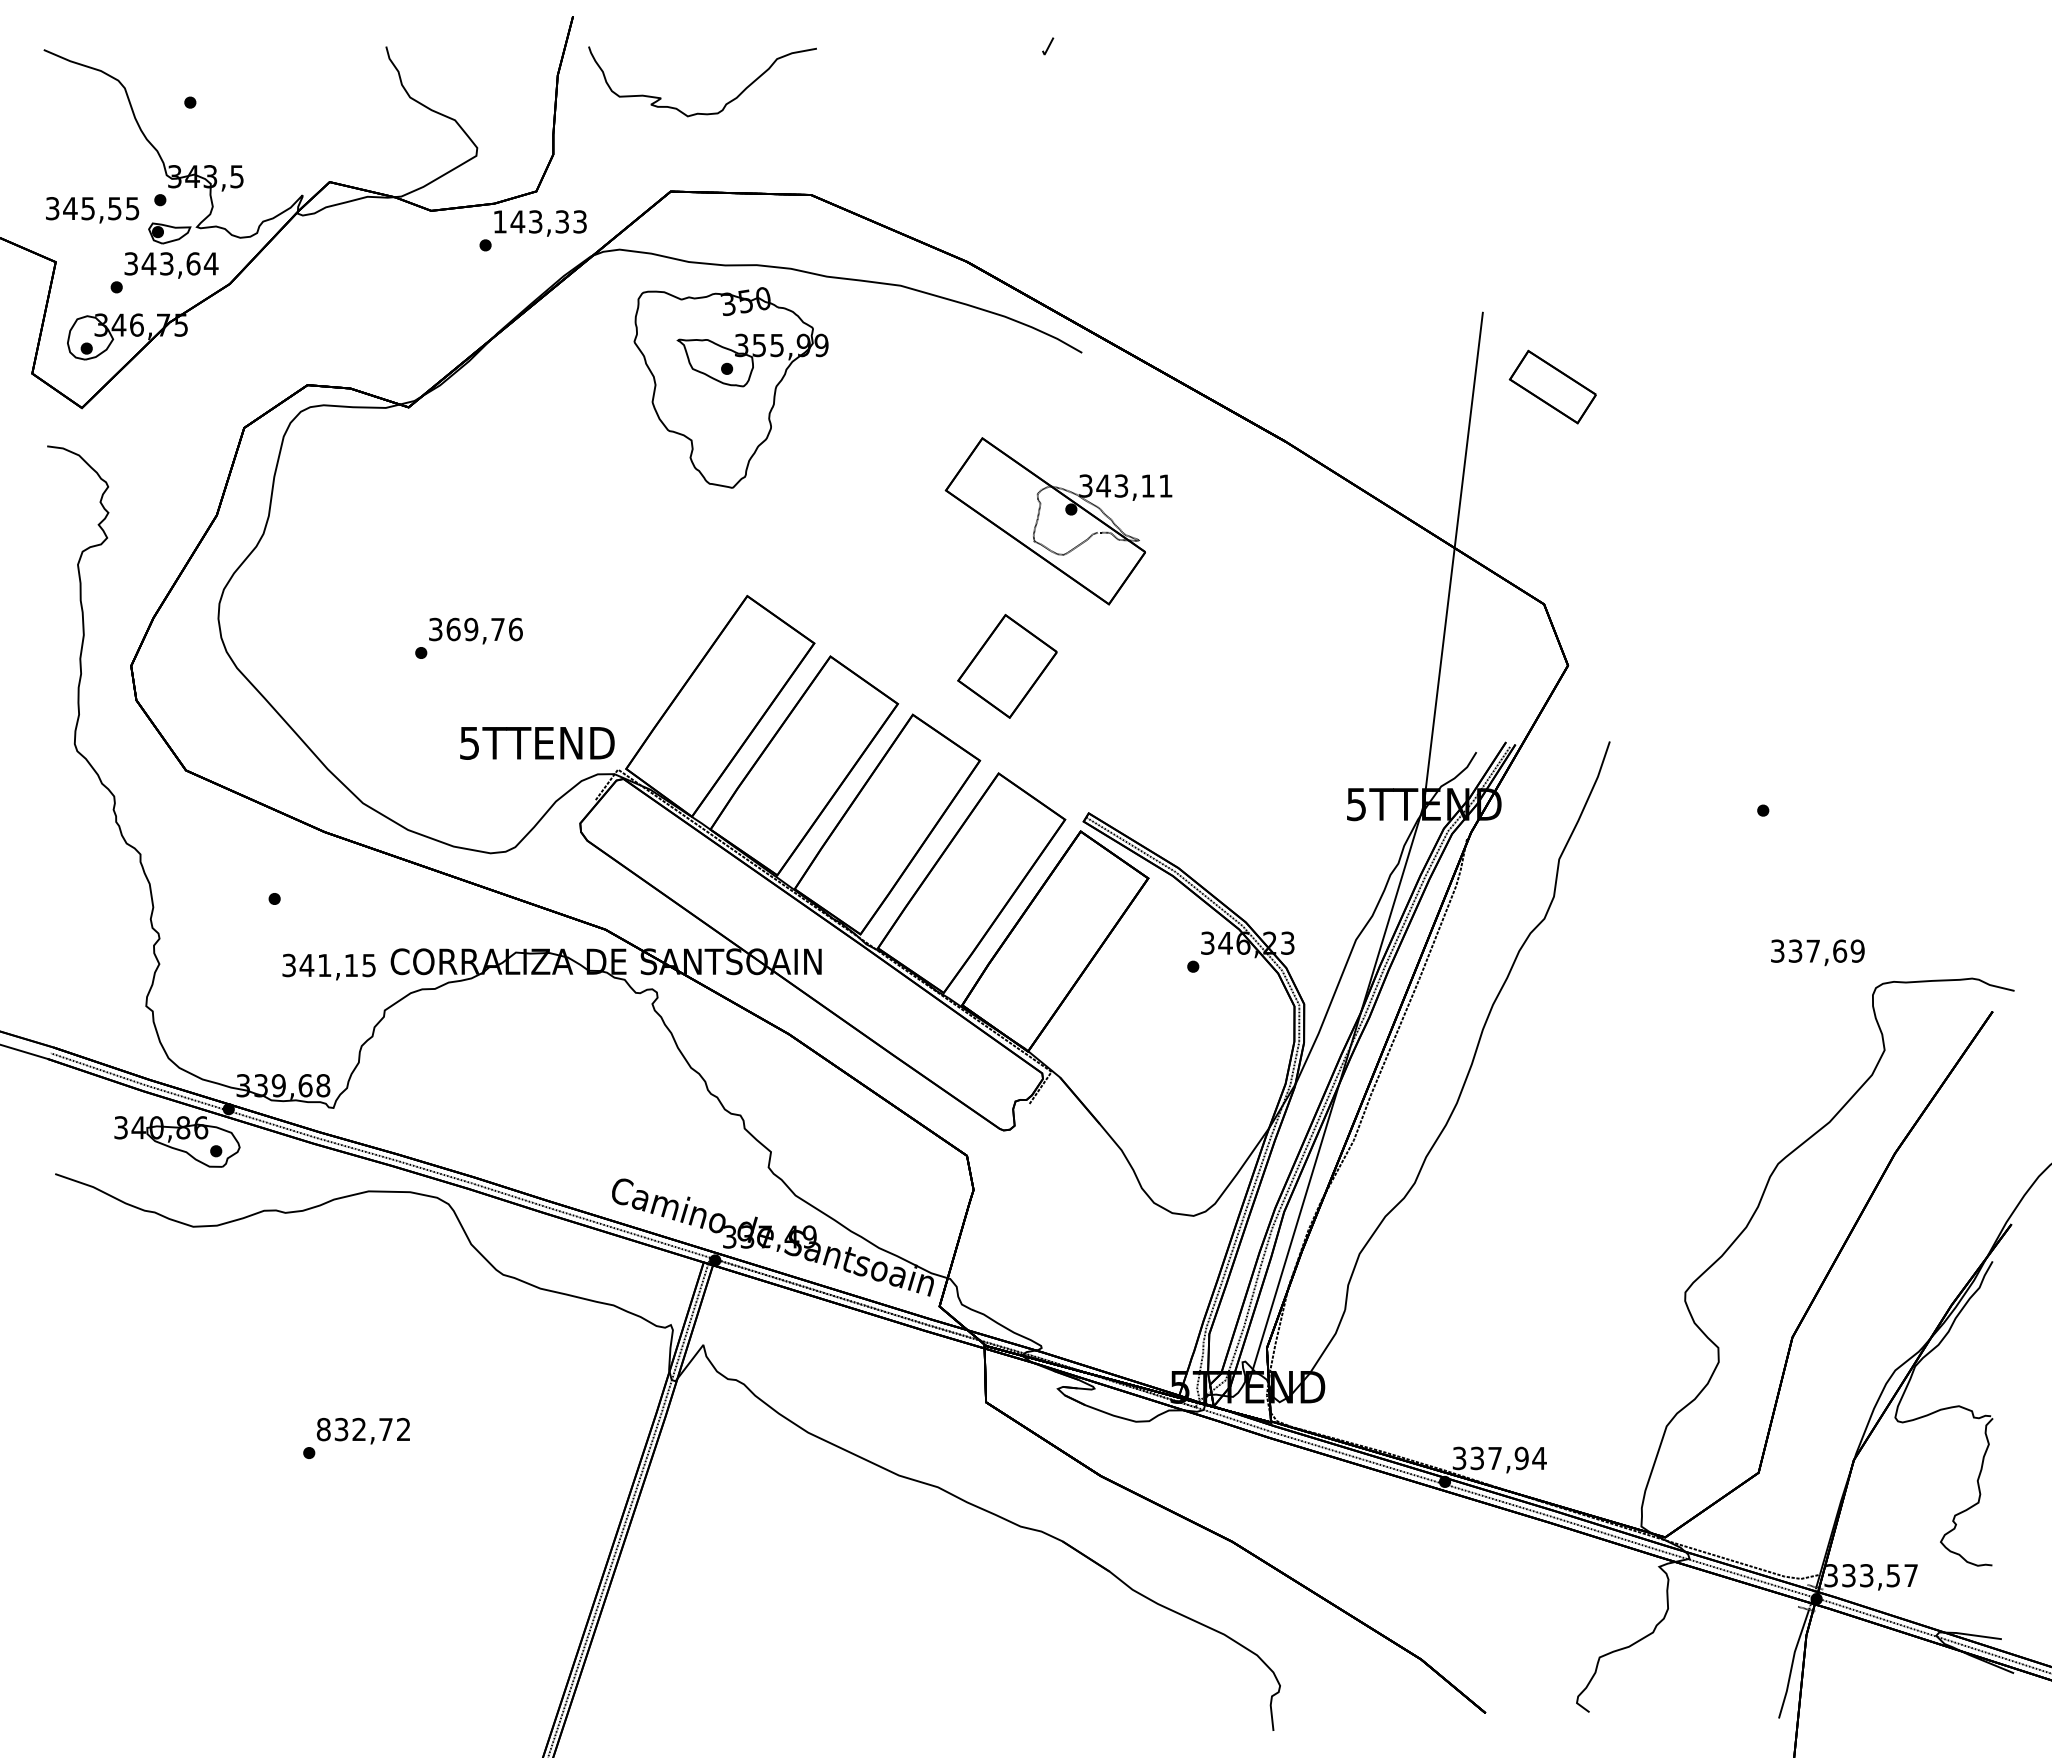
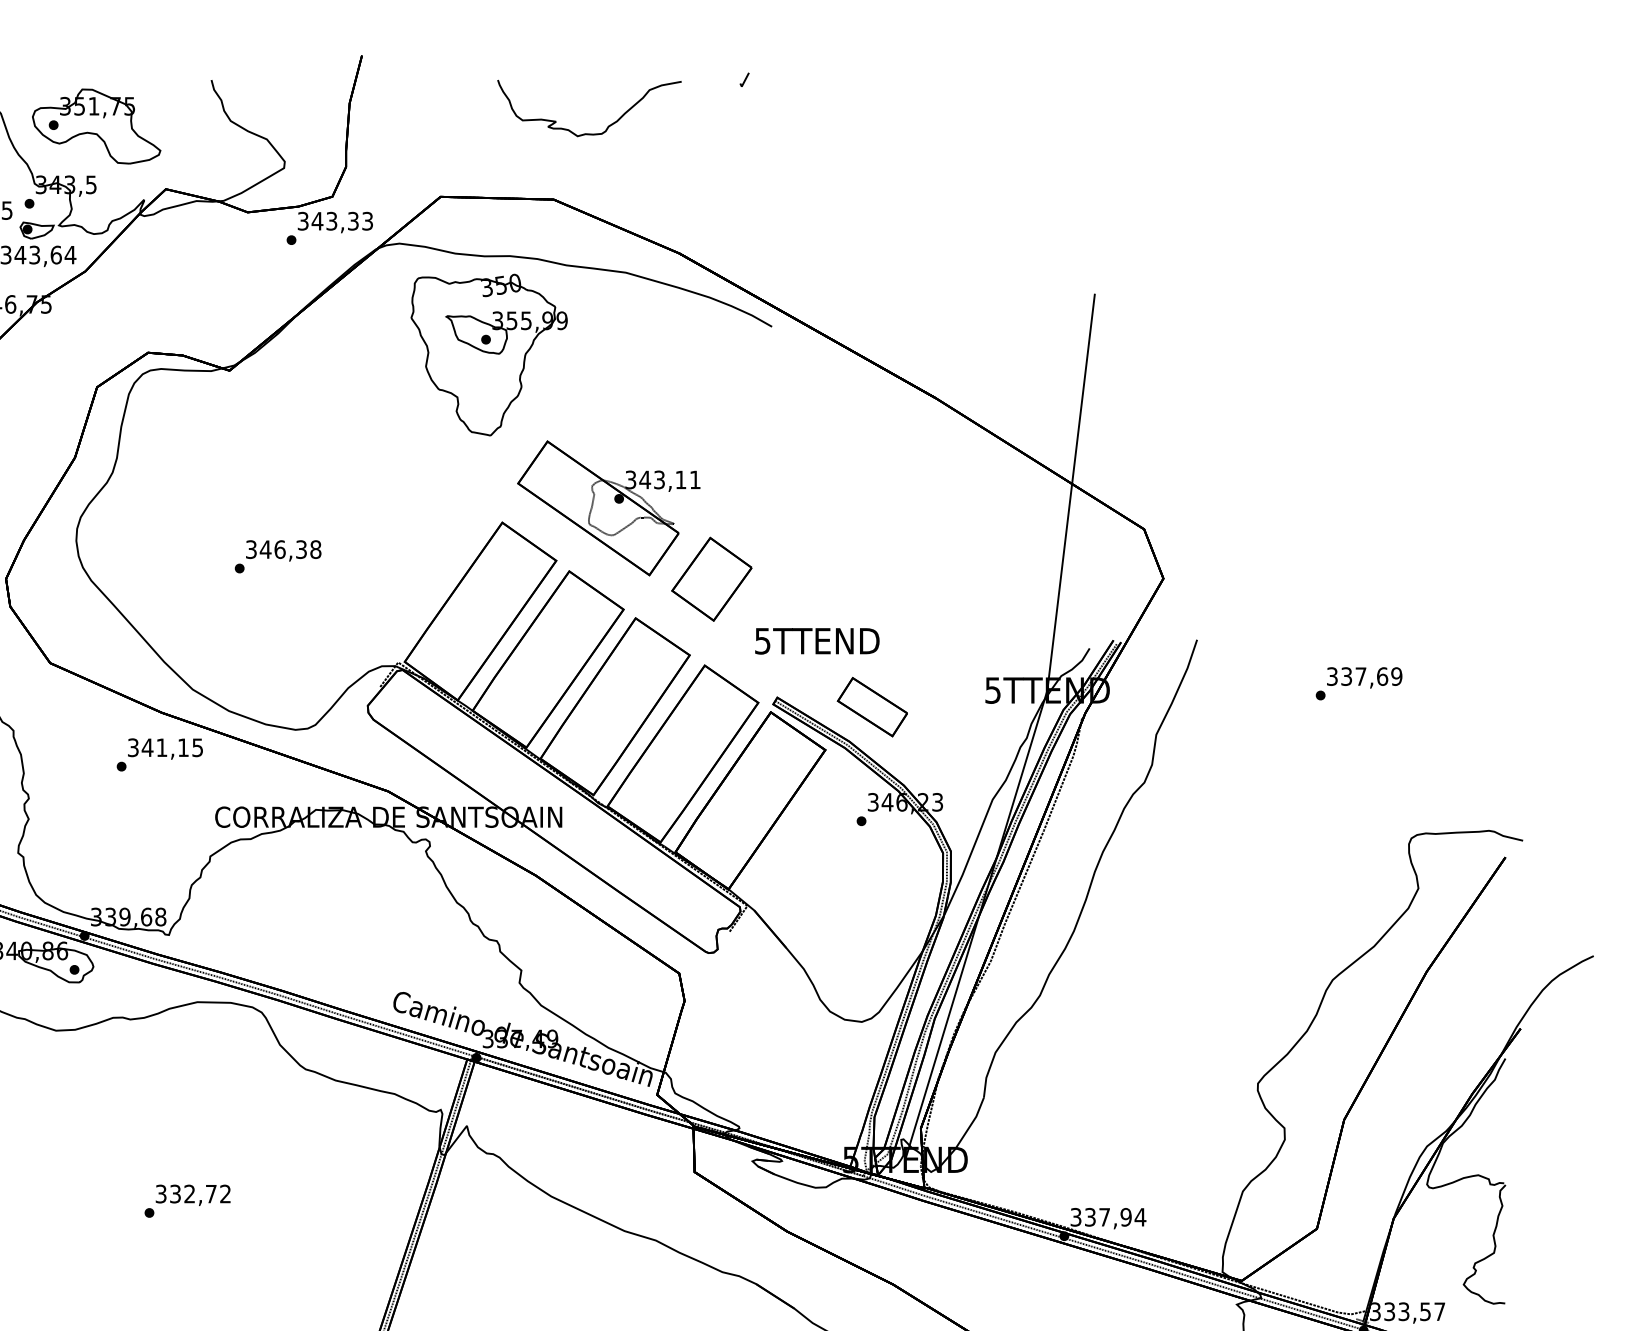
part: (243, 104) -> (96, 126), added
curve: (698, 112) -> (586, 133), moved
text: (499, 221) -> (302, 220), 143,33 -> 343,33
part: (1552, 386) -> (872, 706), moved
part: (1058, 521) -> (608, 508), moved
text: (484, 629) -> (290, 549), 369,76 -> 346,38
text: (537, 743) -> (817, 641), moved
text: (1817, 952) -> (1364, 677), moved
text: (328, 966) -> (164, 748), moved
text: (323, 1429) -> (160, 1193), 832,72 -> 332,72

